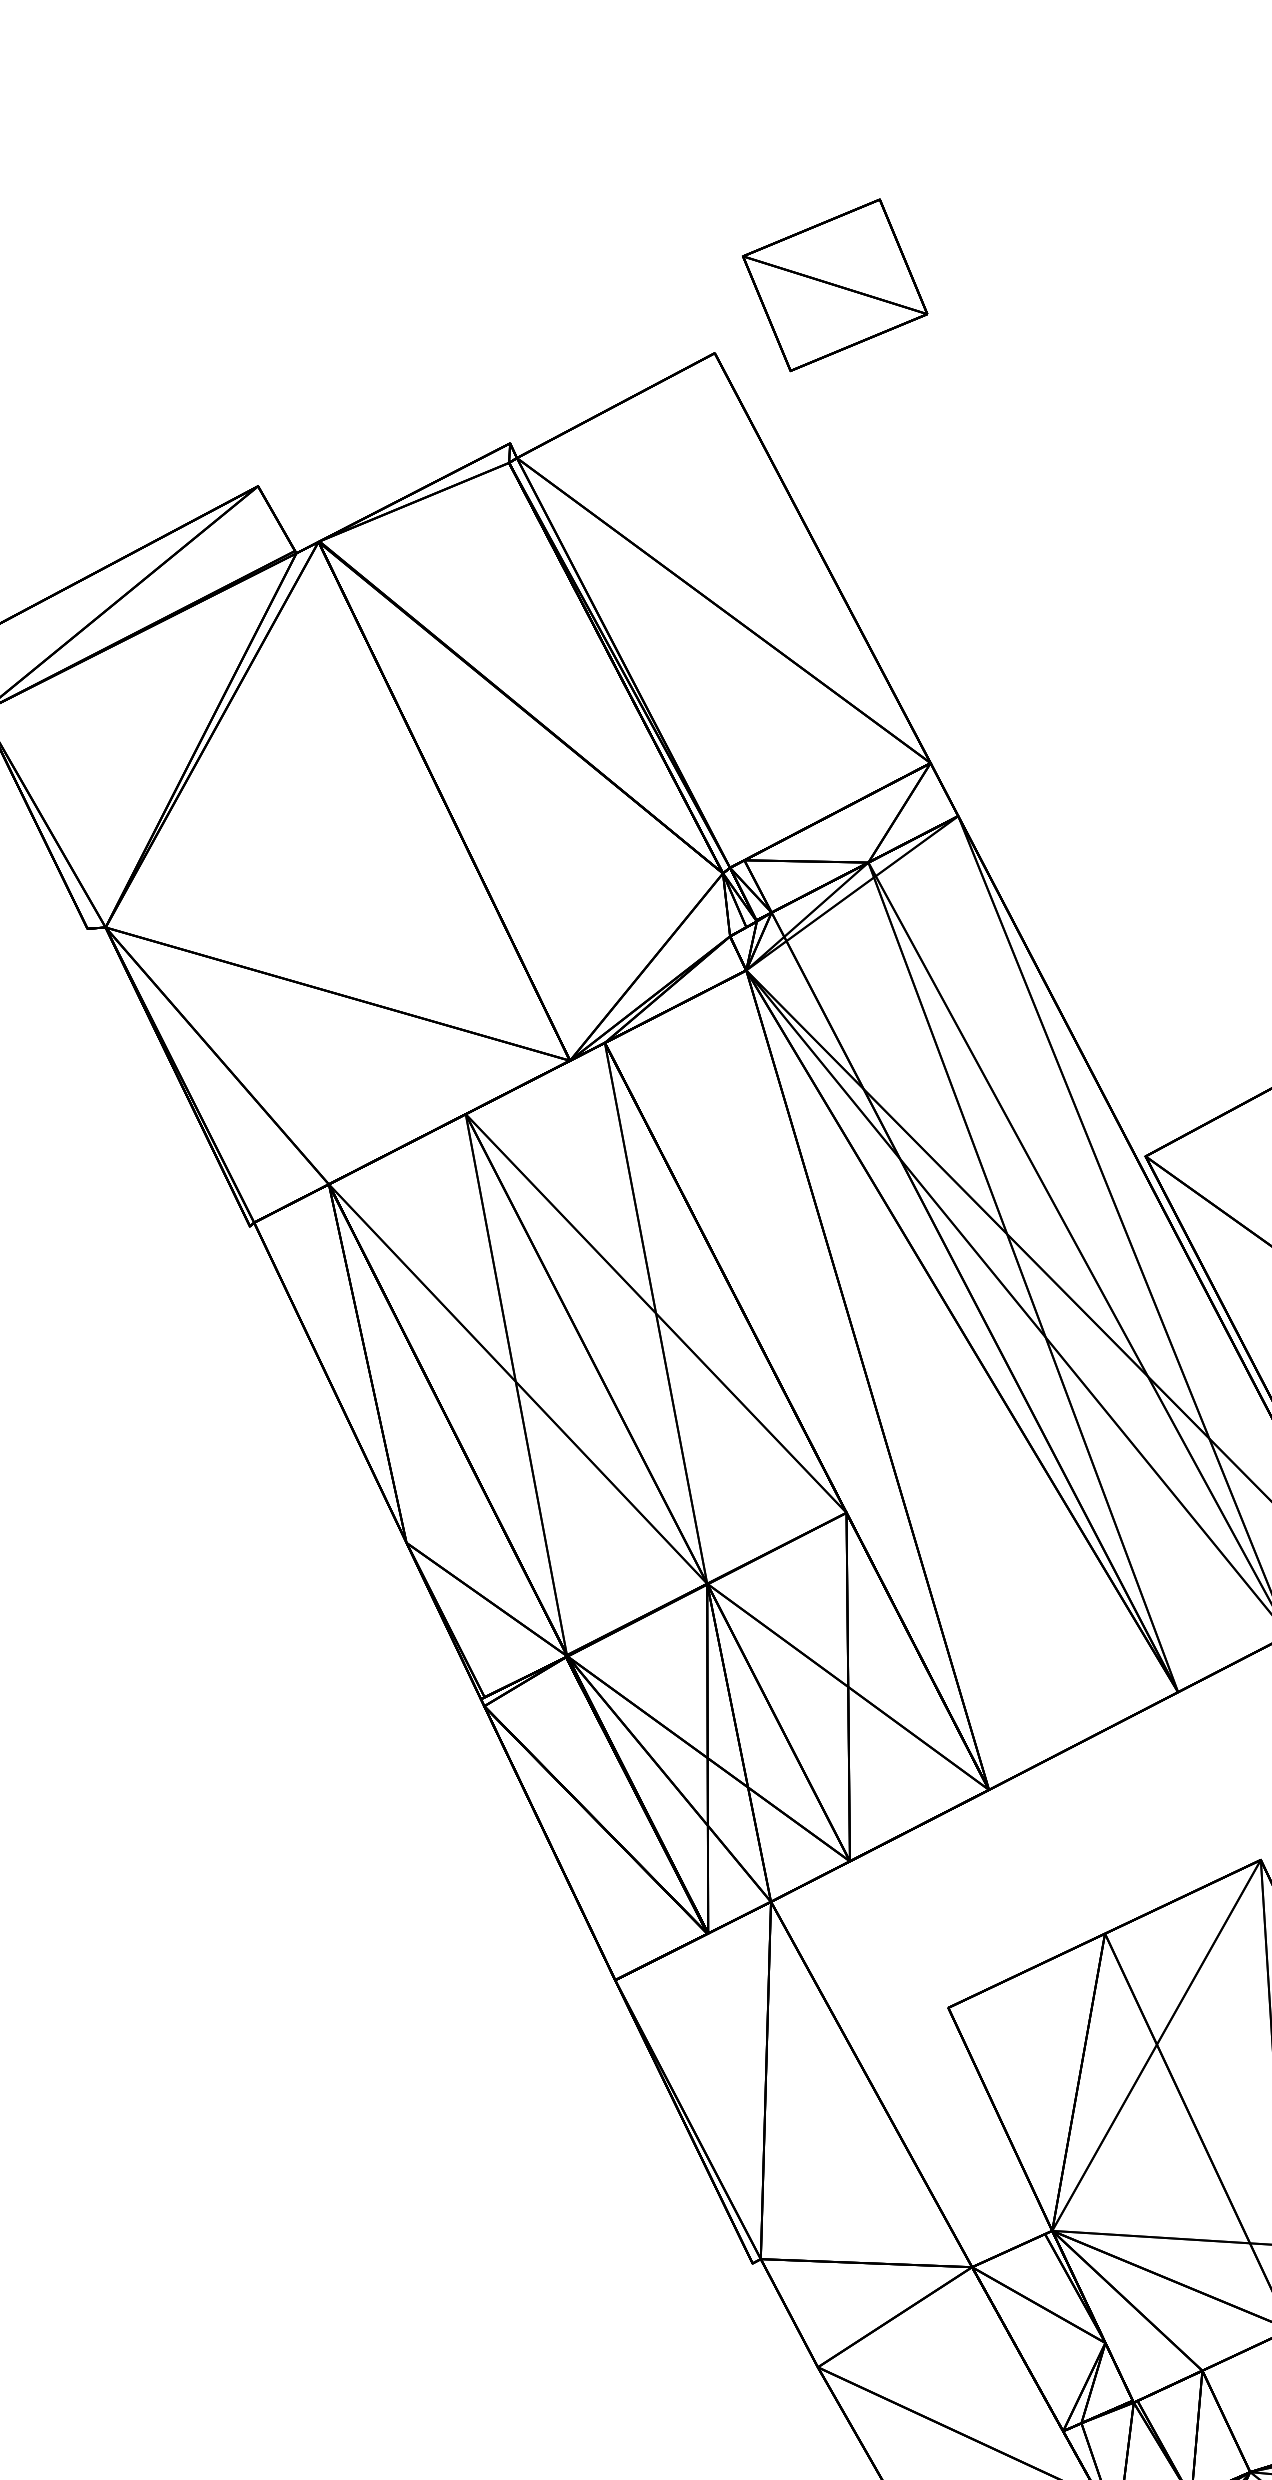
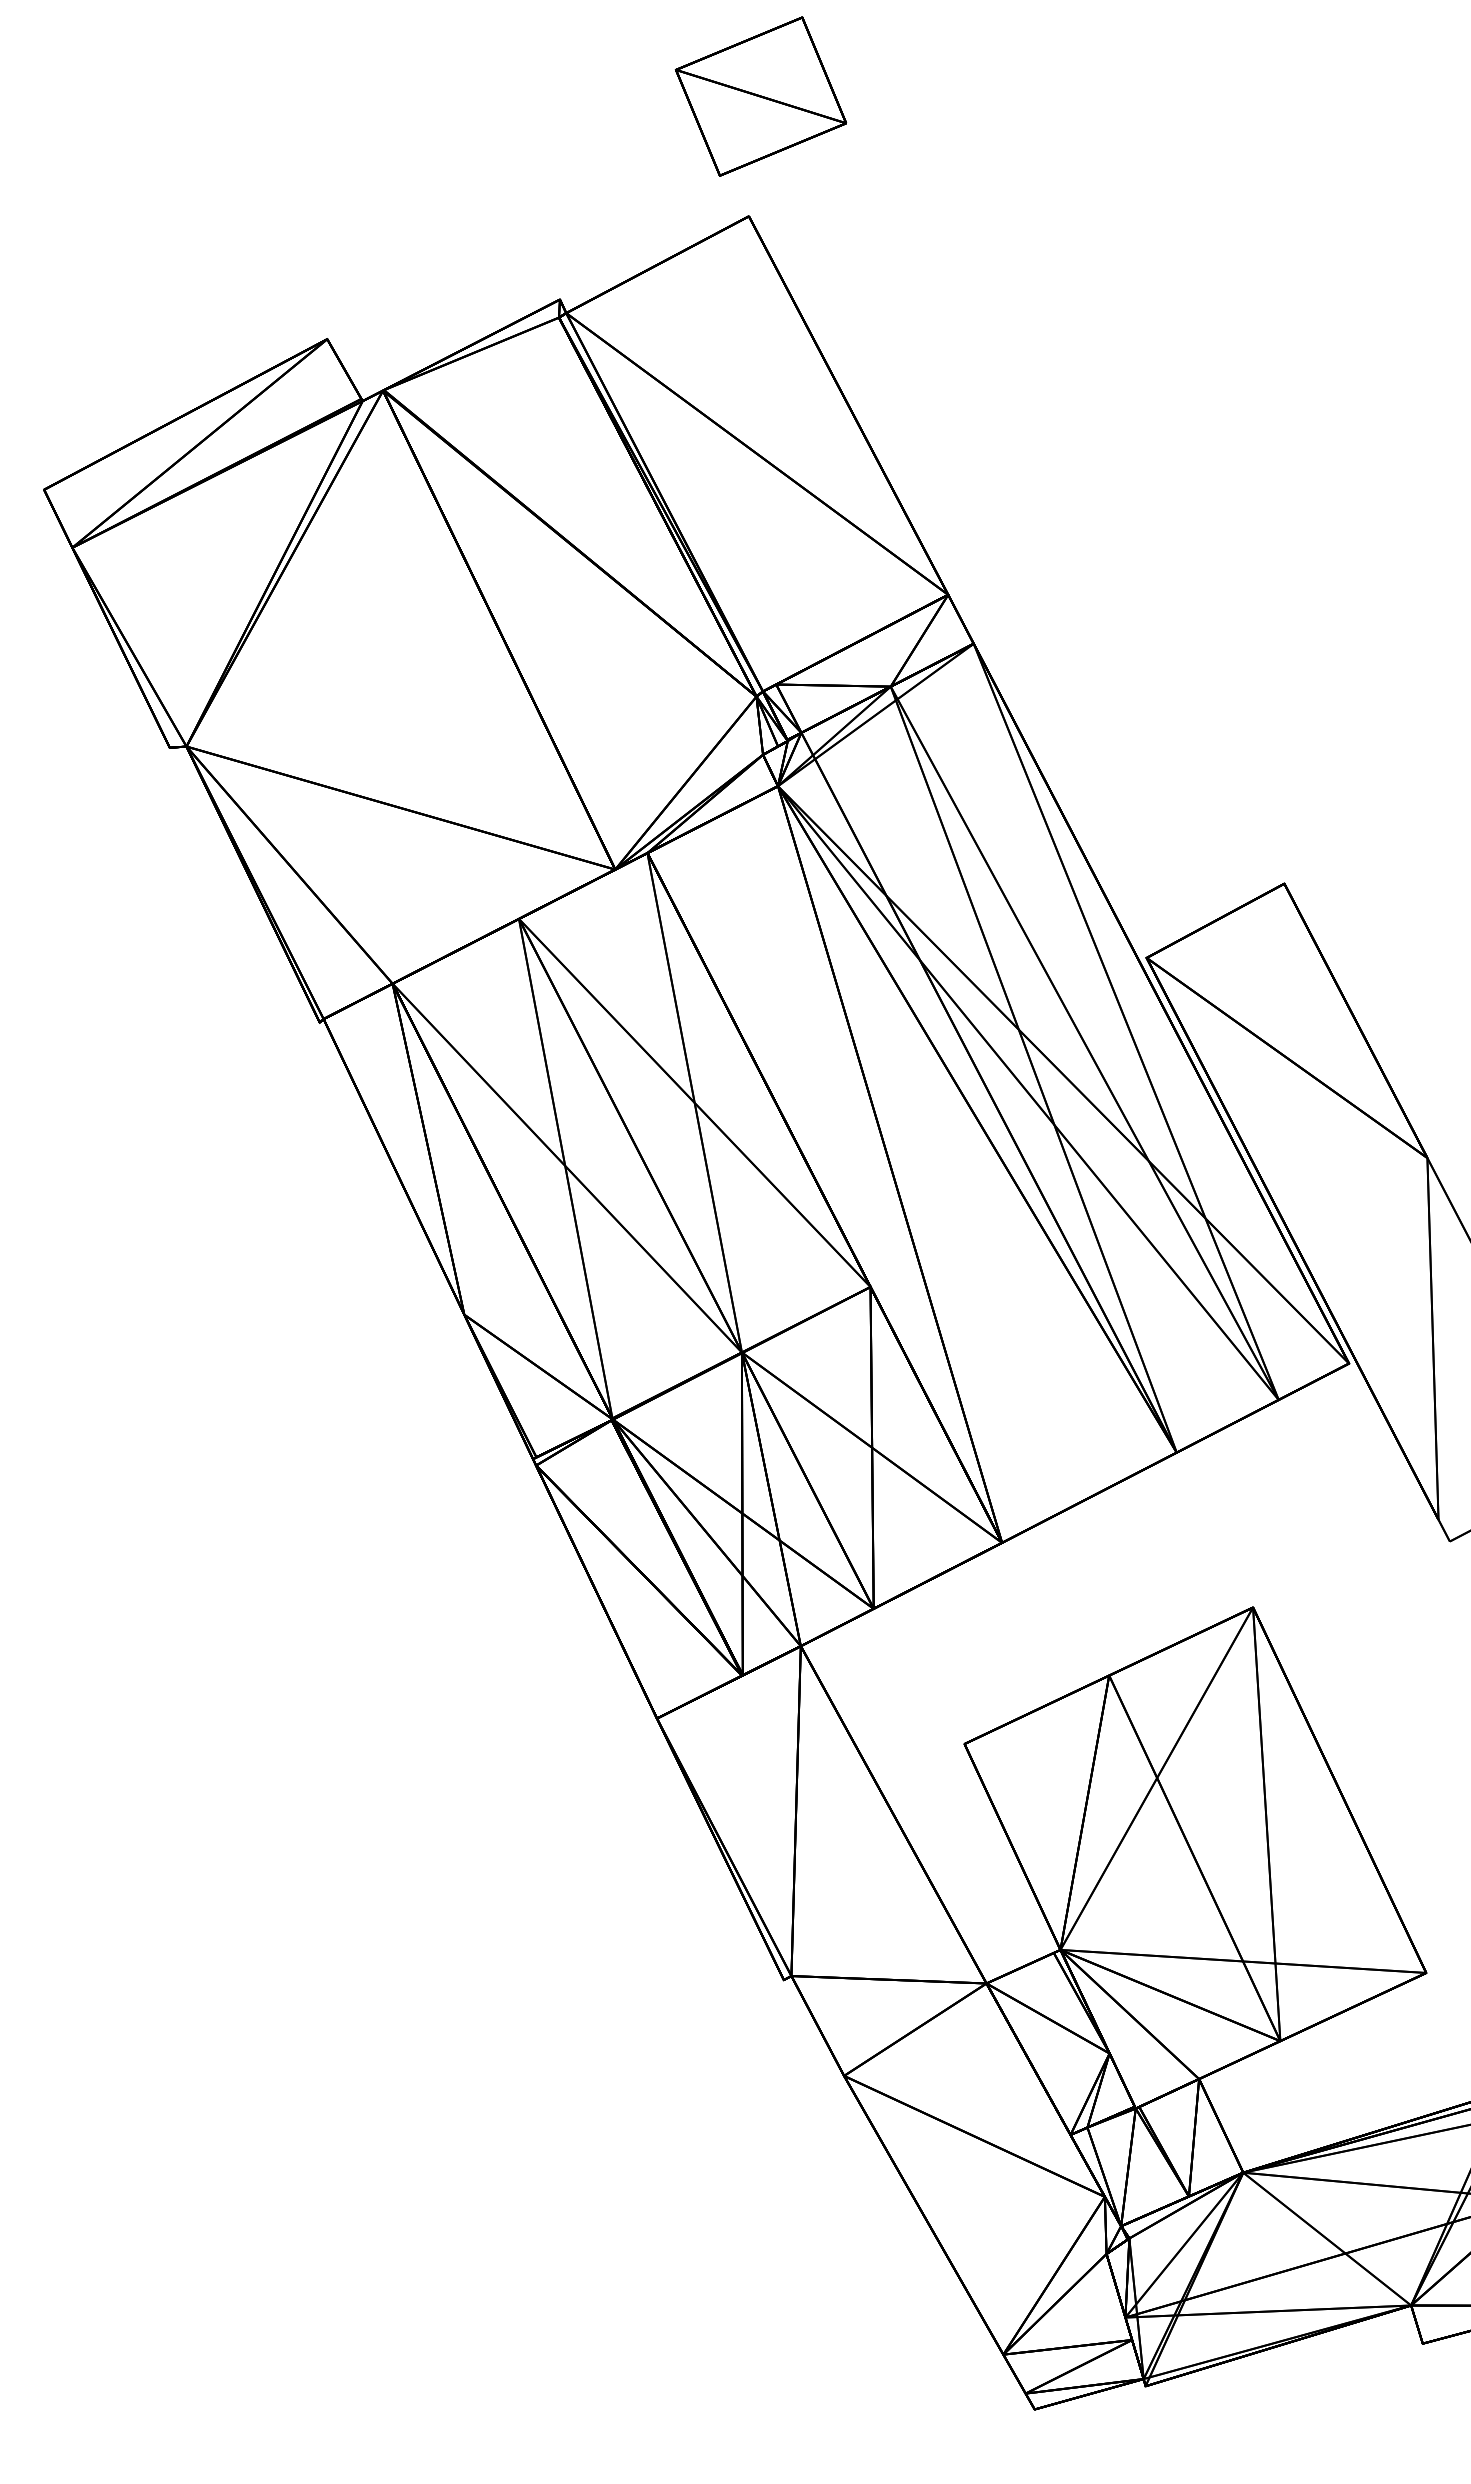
part: (834, 285) -> (760, 96), moved

